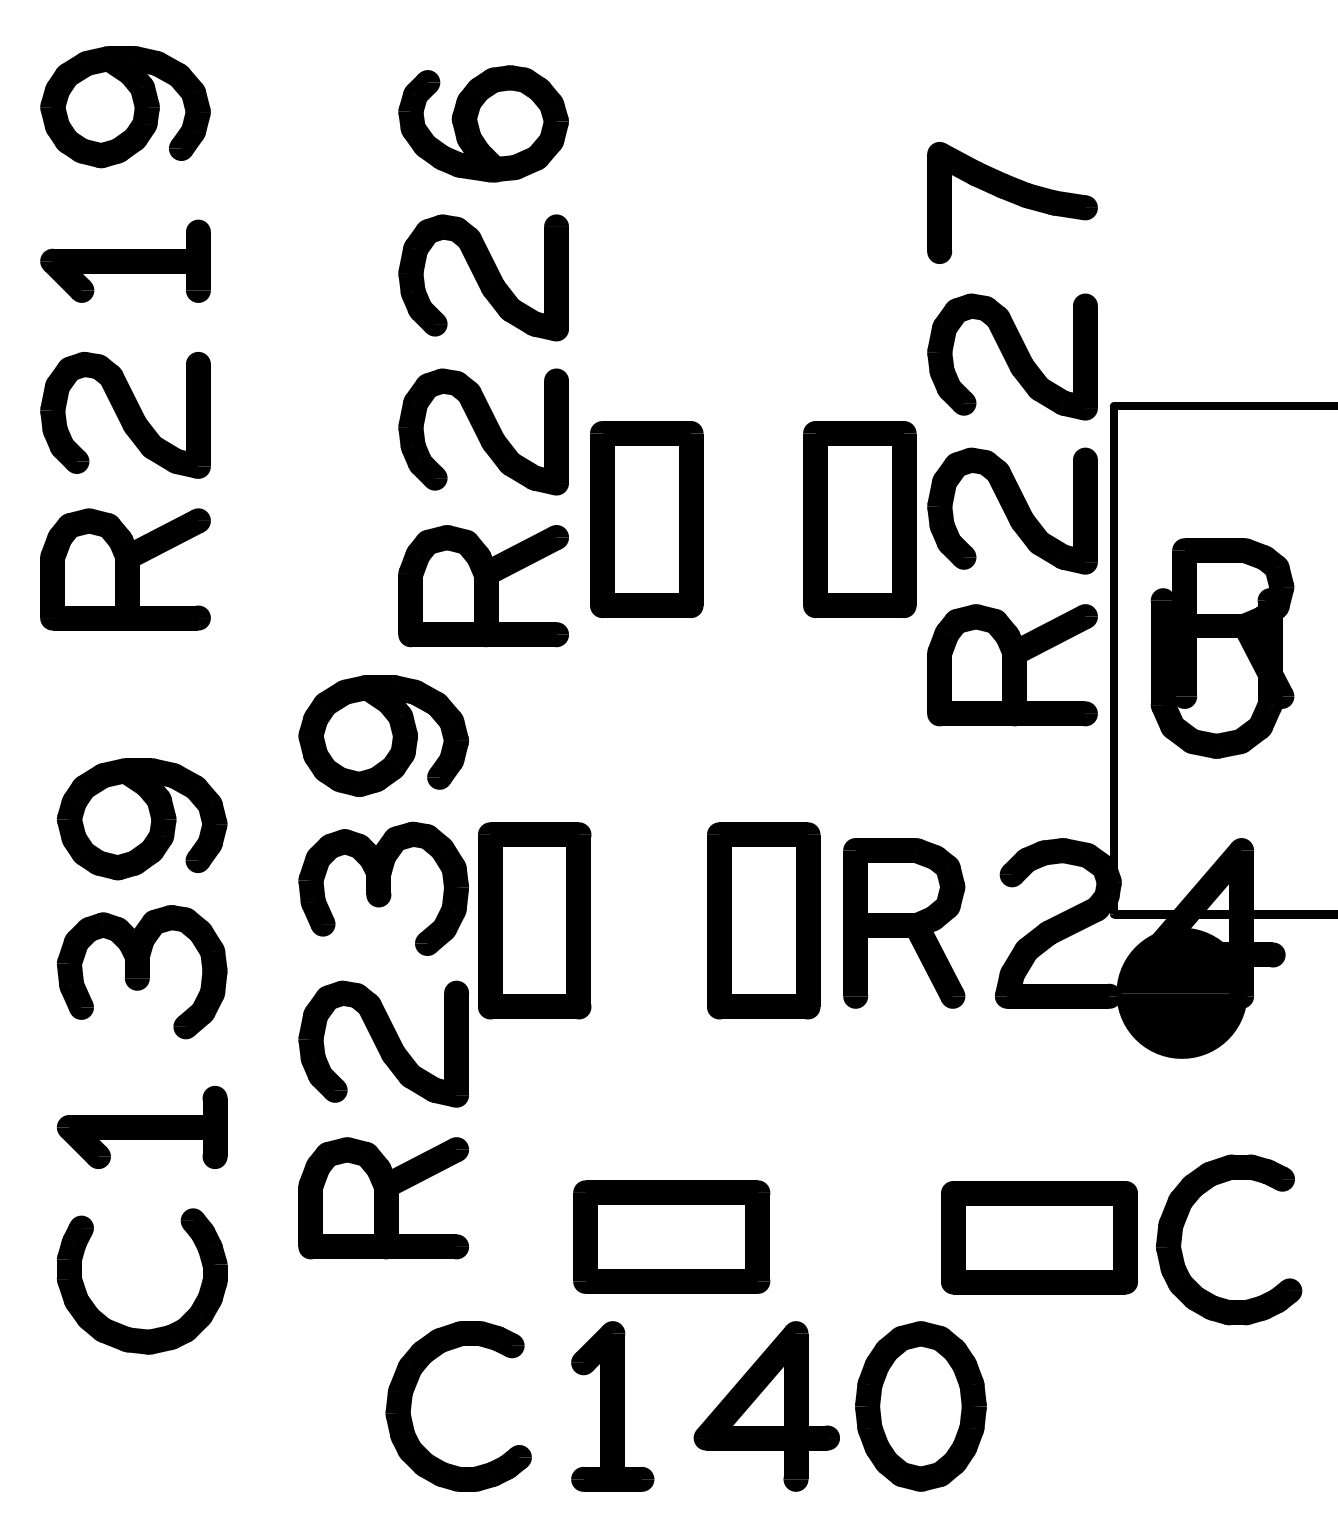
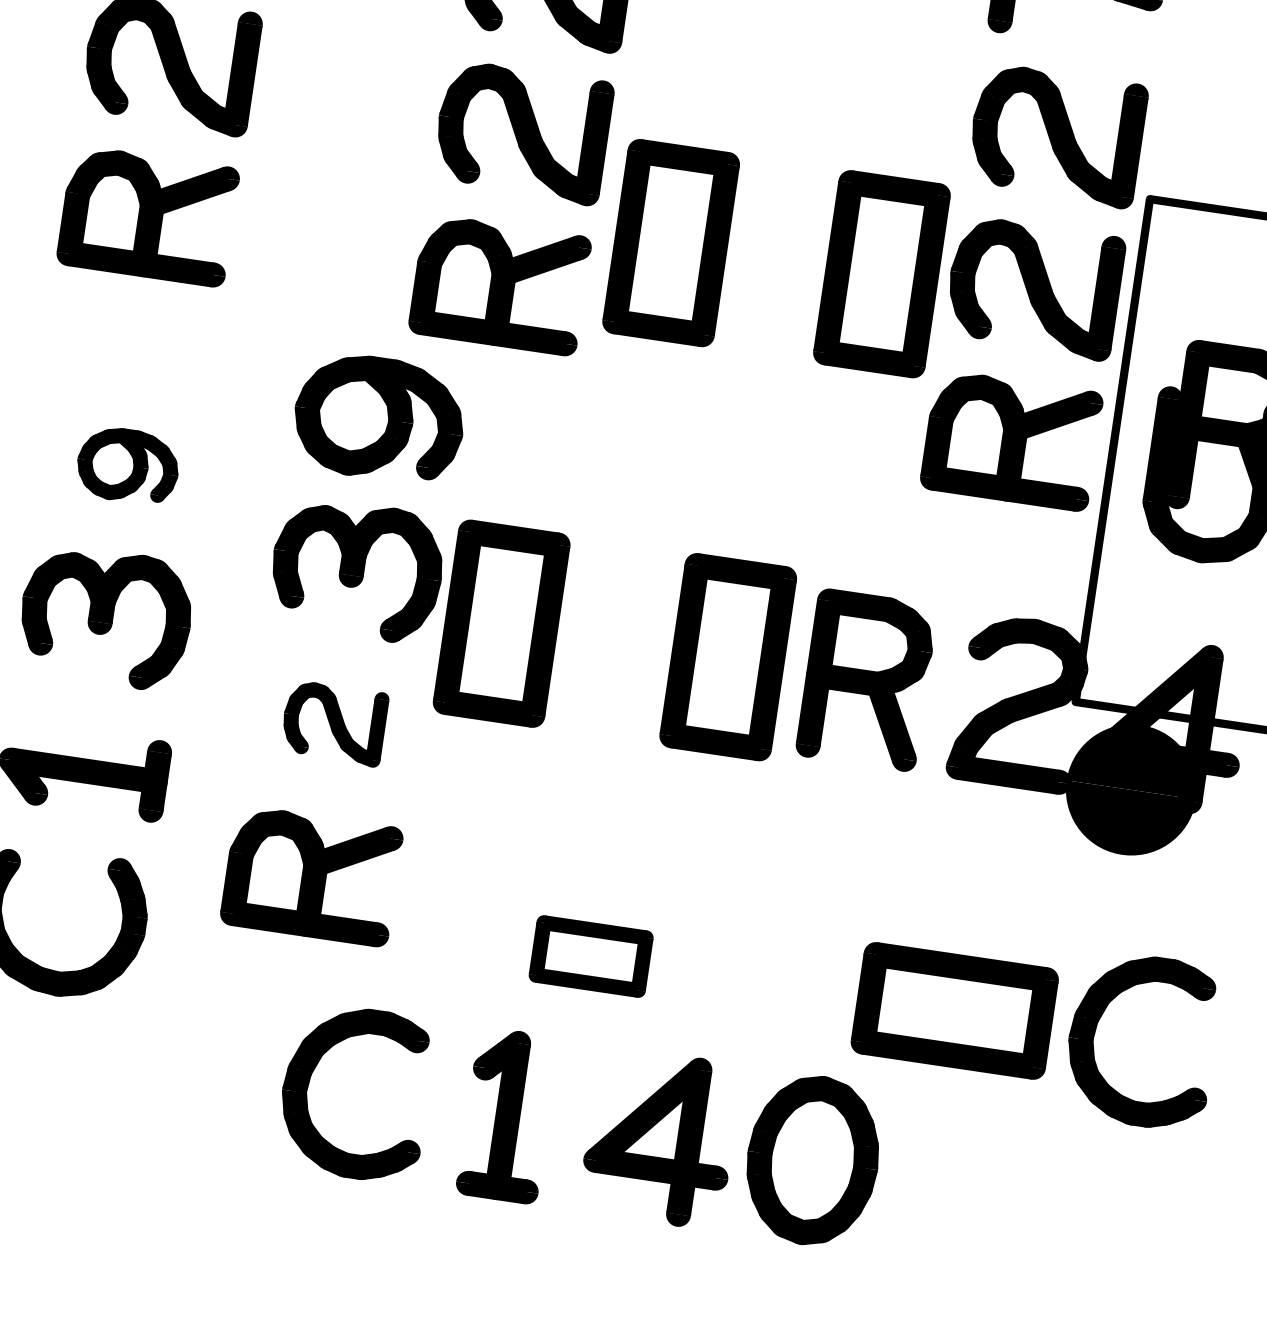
part: (141, 819) -> (127, 466), size x0.6
part: (383, 1043) -> (334, 722), size x0.6
part: (671, 1236) -> (590, 955), size x0.6

